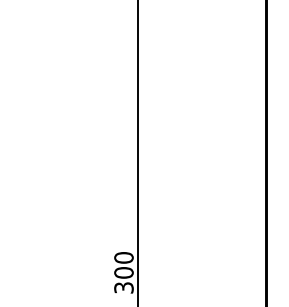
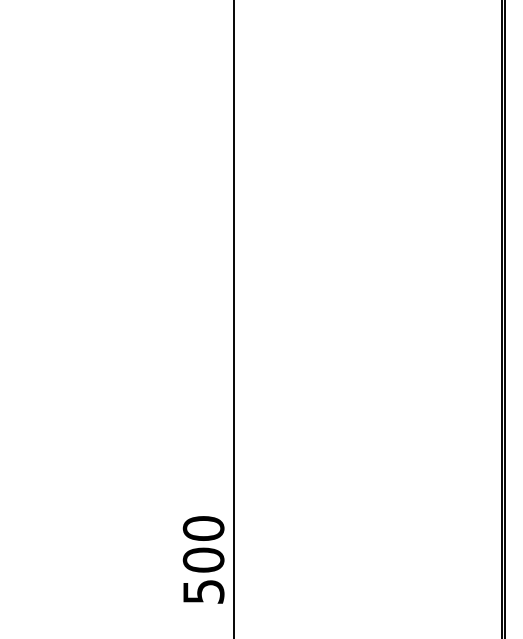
text: (123, 287) -> (202, 590), 300 -> 500

